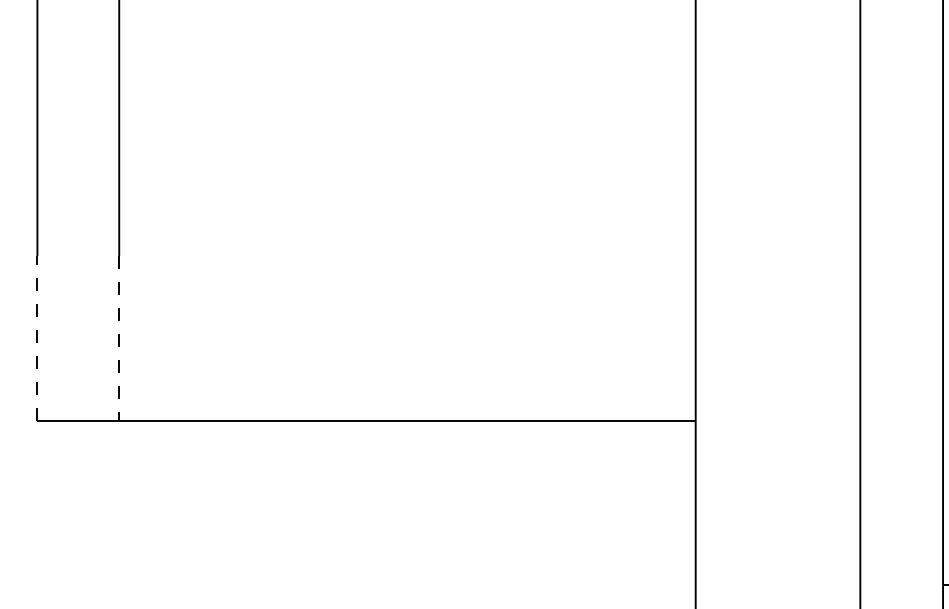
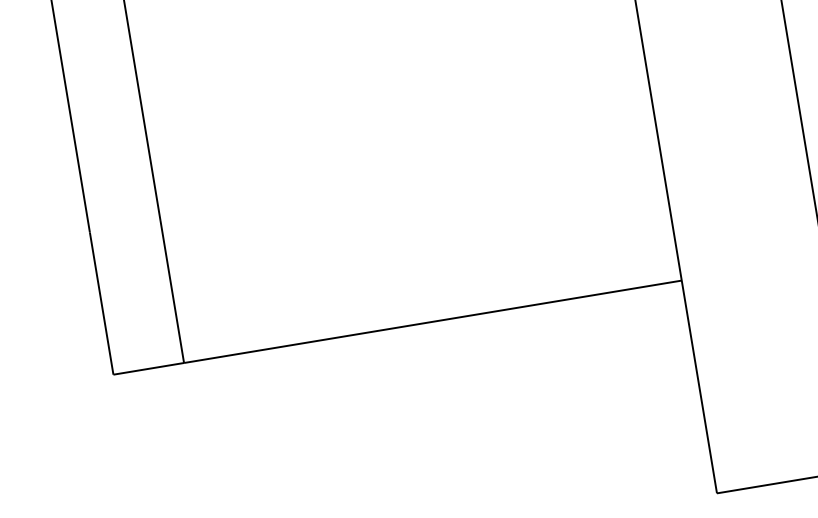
line: (37, 337) -> (101, 302), dashed -> solid
line: (119, 338) -> (172, 292), dashed -> solid

